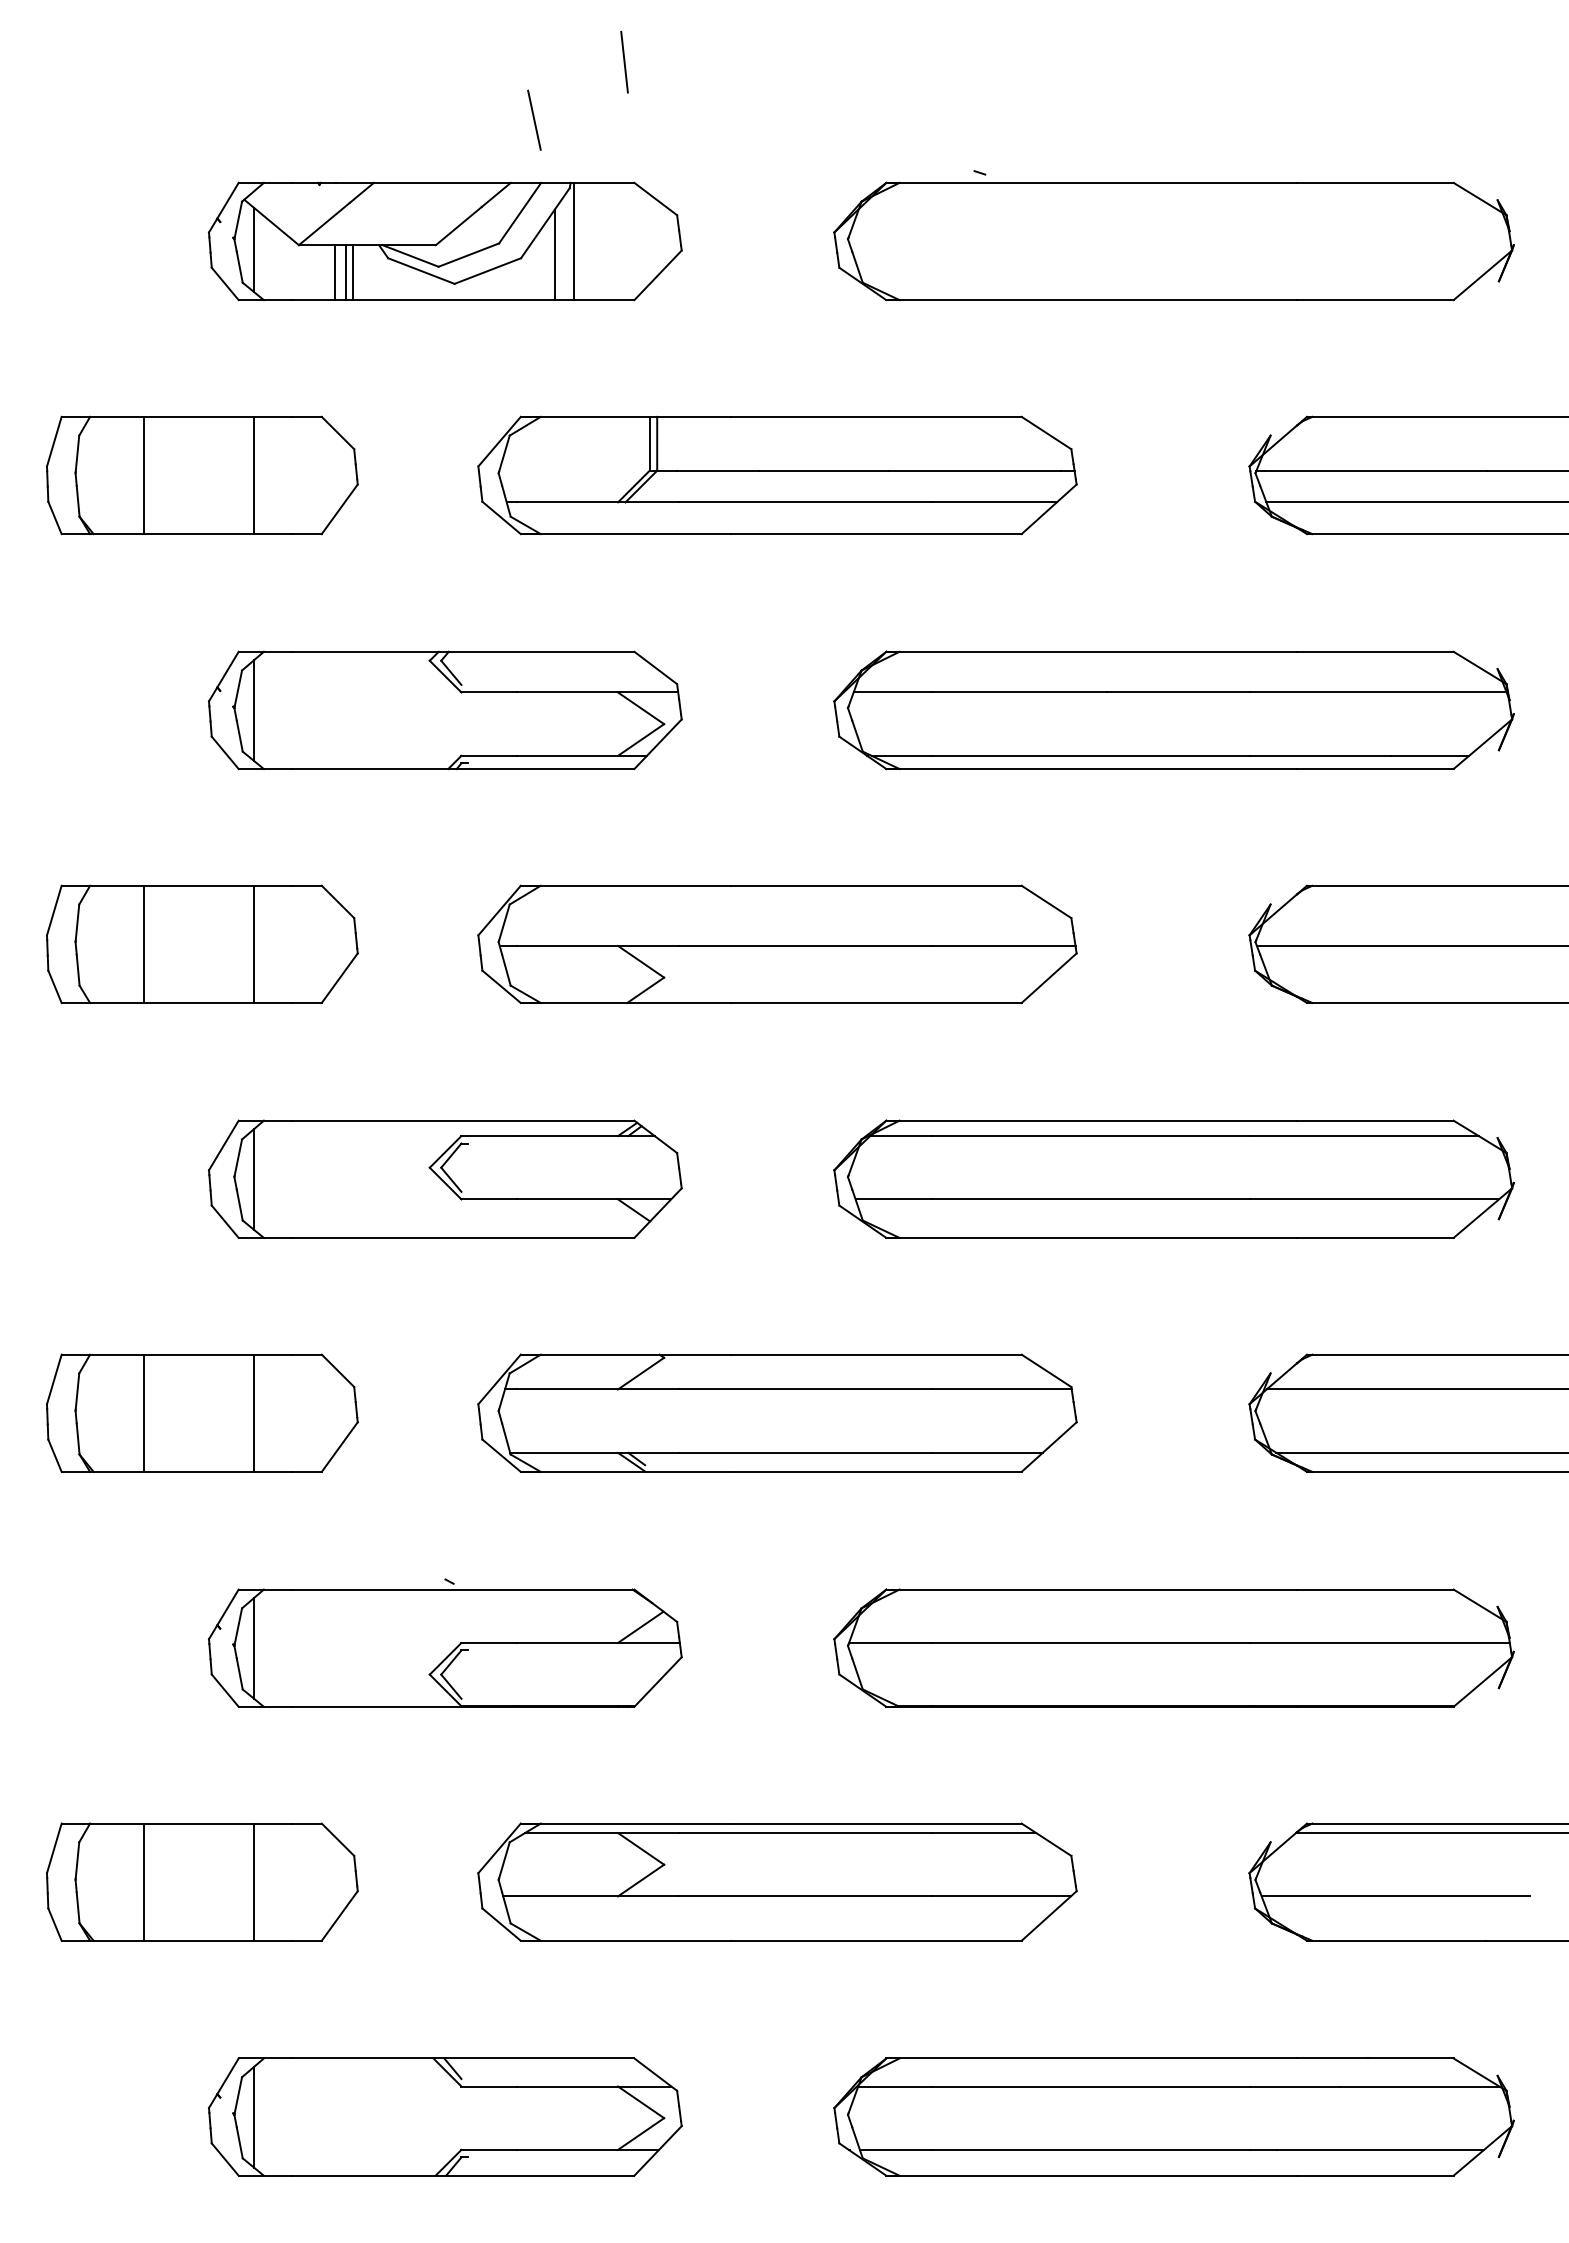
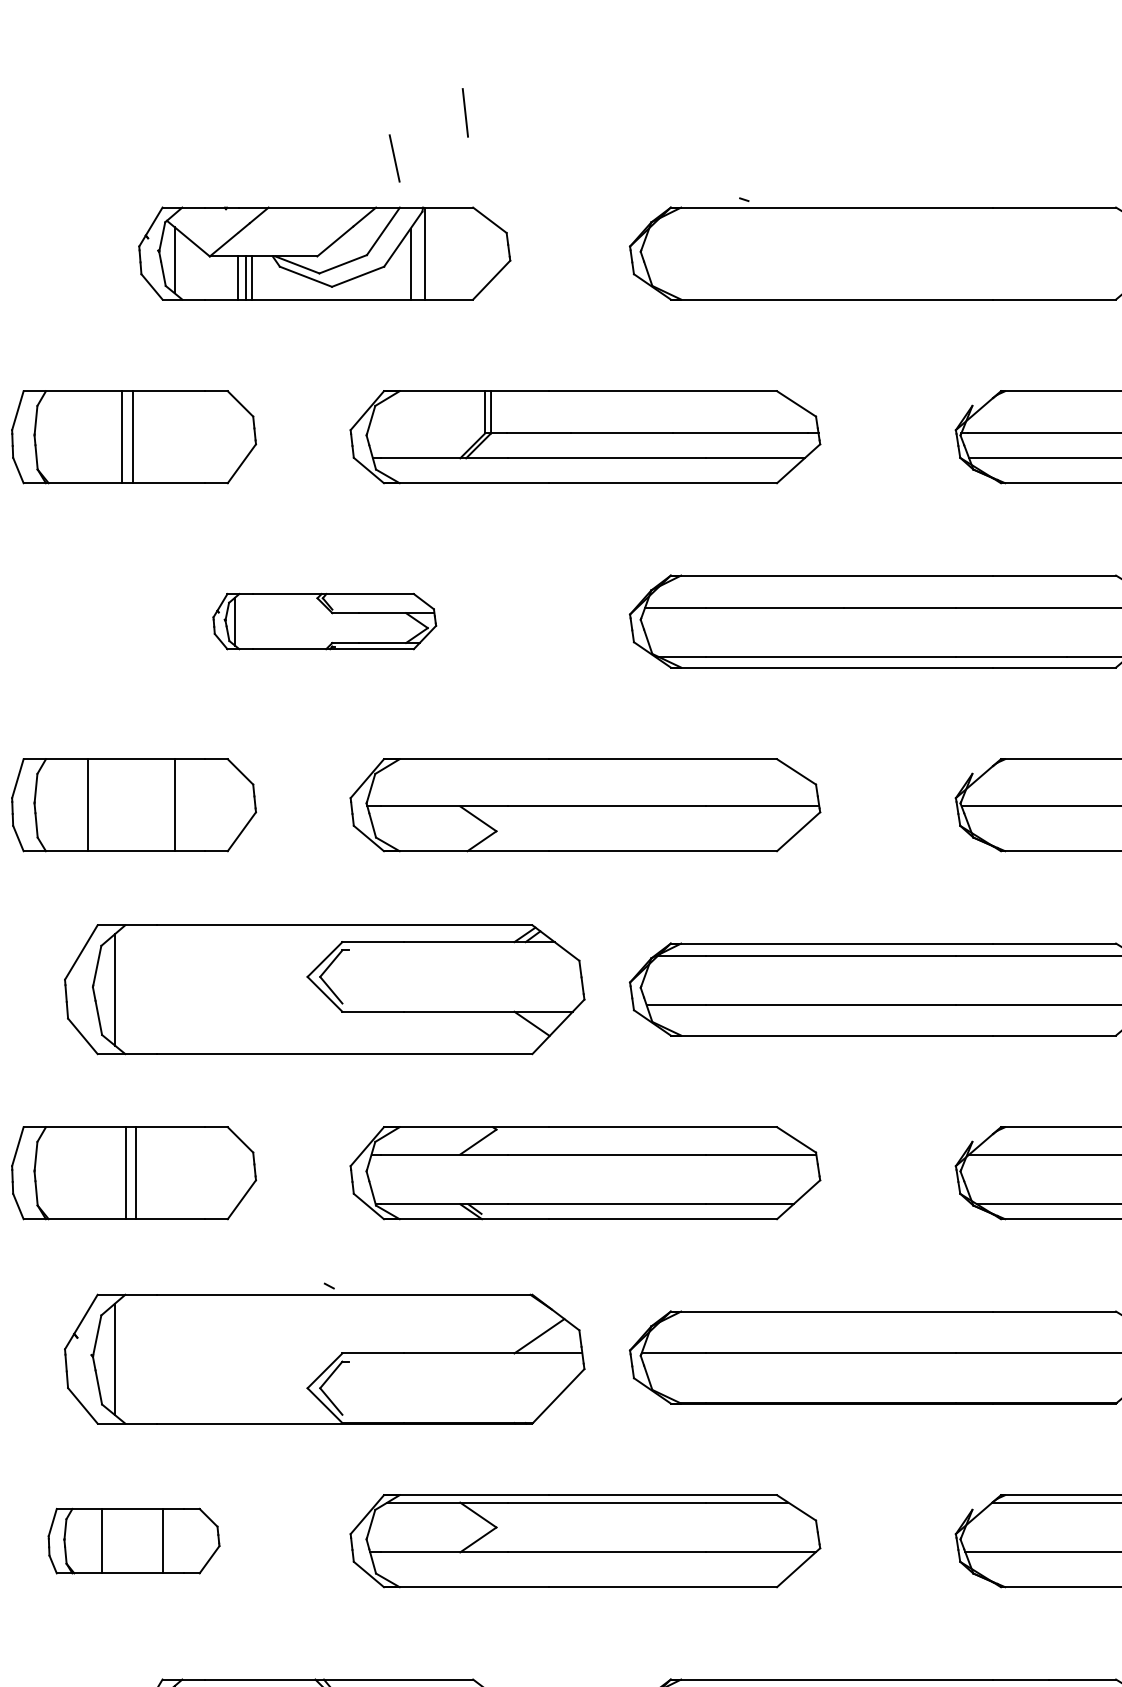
line: (143, 475) -> (132, 437), moved
line: (254, 475) -> (122, 437), moved
part: (445, 710) -> (324, 621), size x0.6
part: (445, 1178) -> (324, 988), size x1.4
line: (143, 1412) -> (126, 1172), moved
line: (254, 1412) -> (135, 1172), moved
part: (445, 1642) -> (324, 1353), size x1.4
part: (202, 1881) -> (134, 1540), size x0.7

